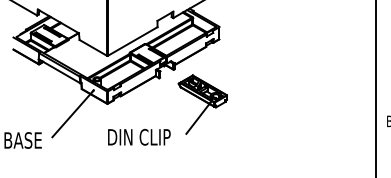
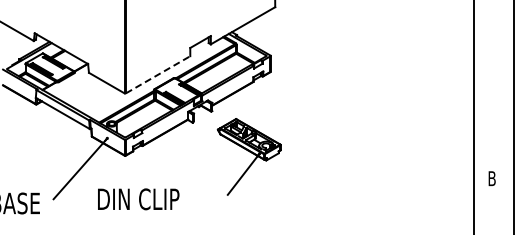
line: (133, 41) -> (158, 74), solid -> dashed
text: (139, 137) -> (138, 199), moved

